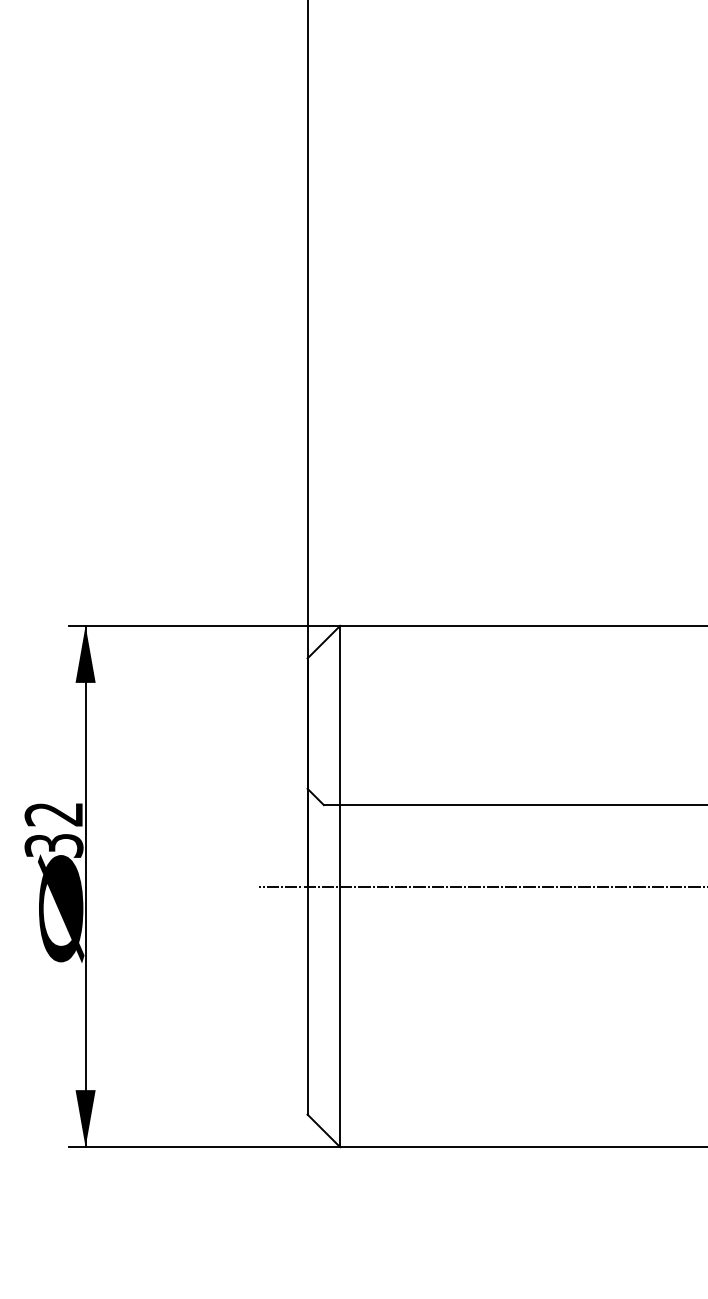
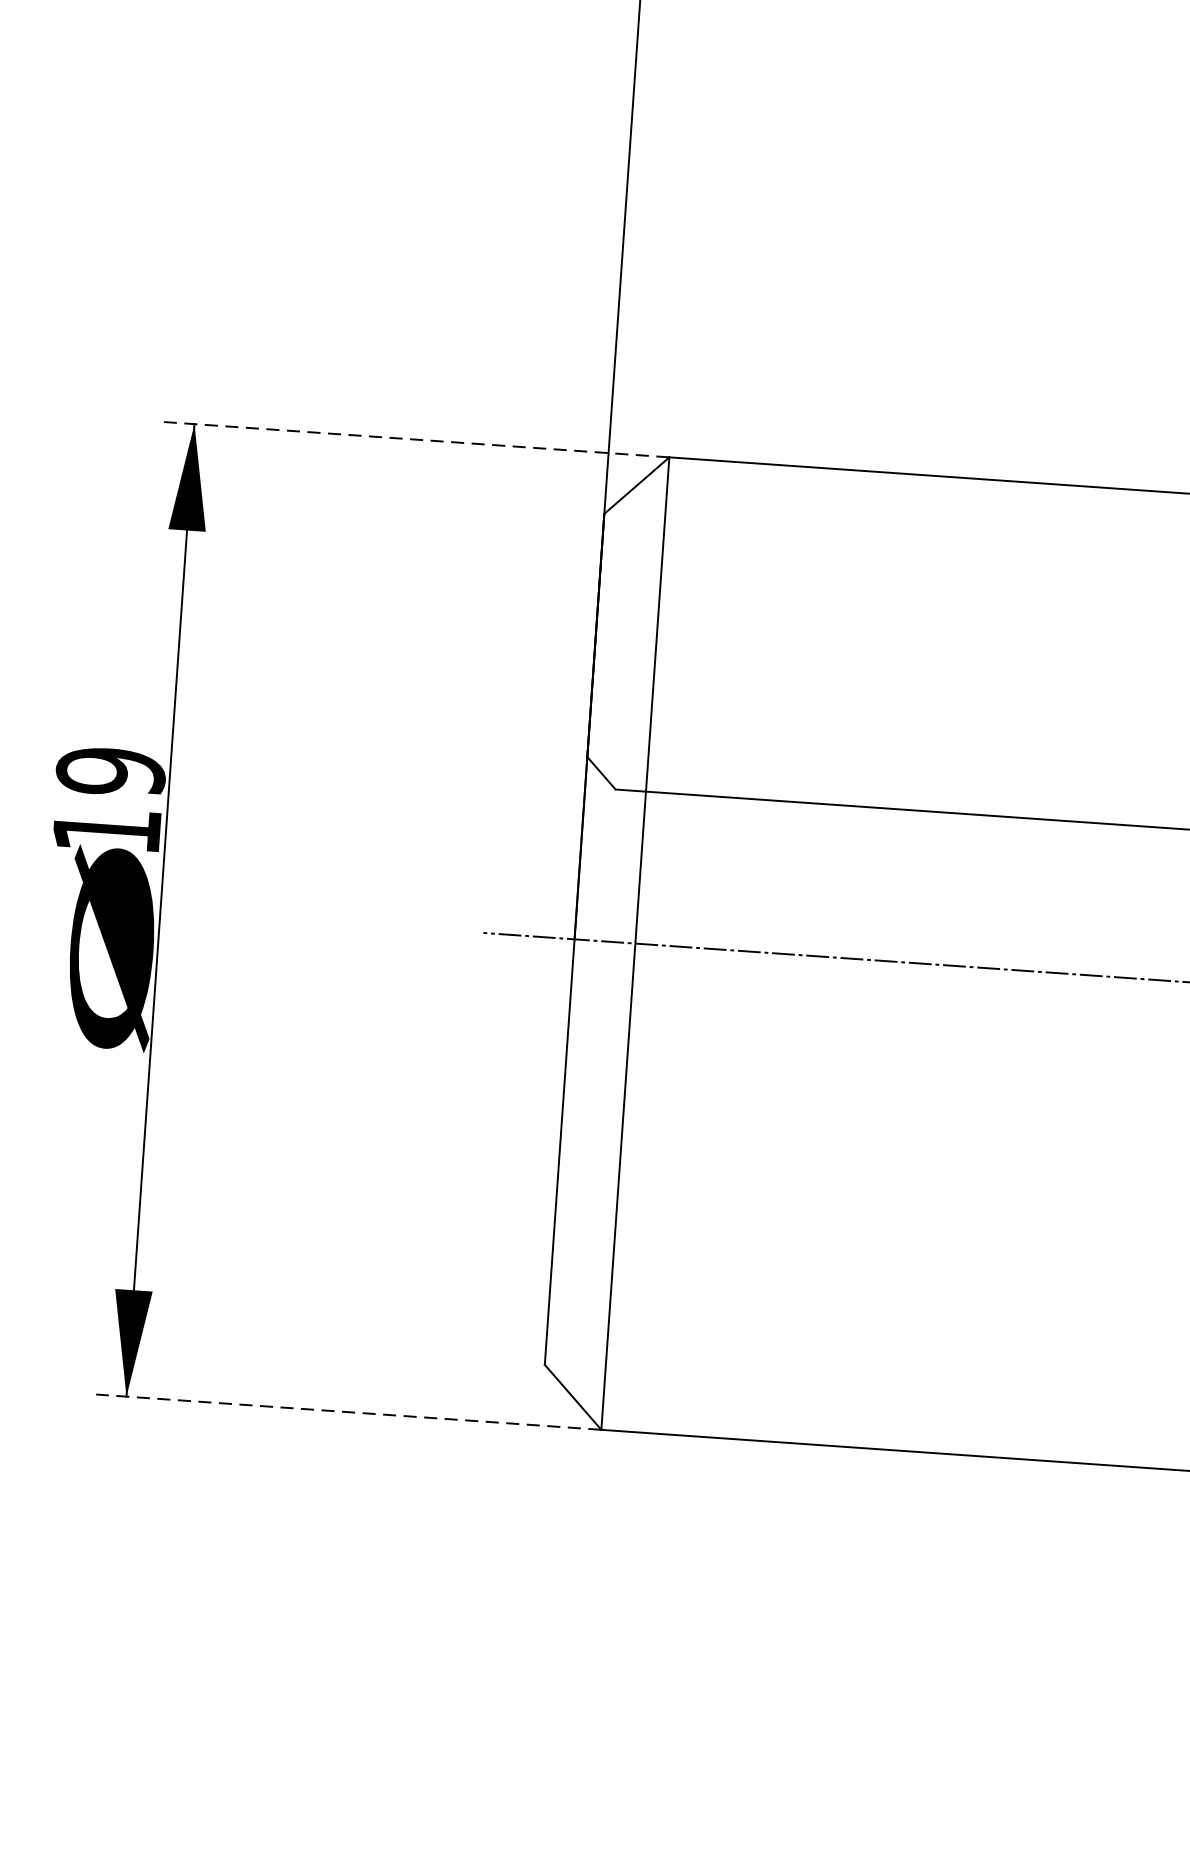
line: (204, 625) -> (416, 438), solid -> dashed
text: (53, 829) -> (108, 799), 32 -> 19
line: (204, 1147) -> (348, 1412), solid -> dashed

